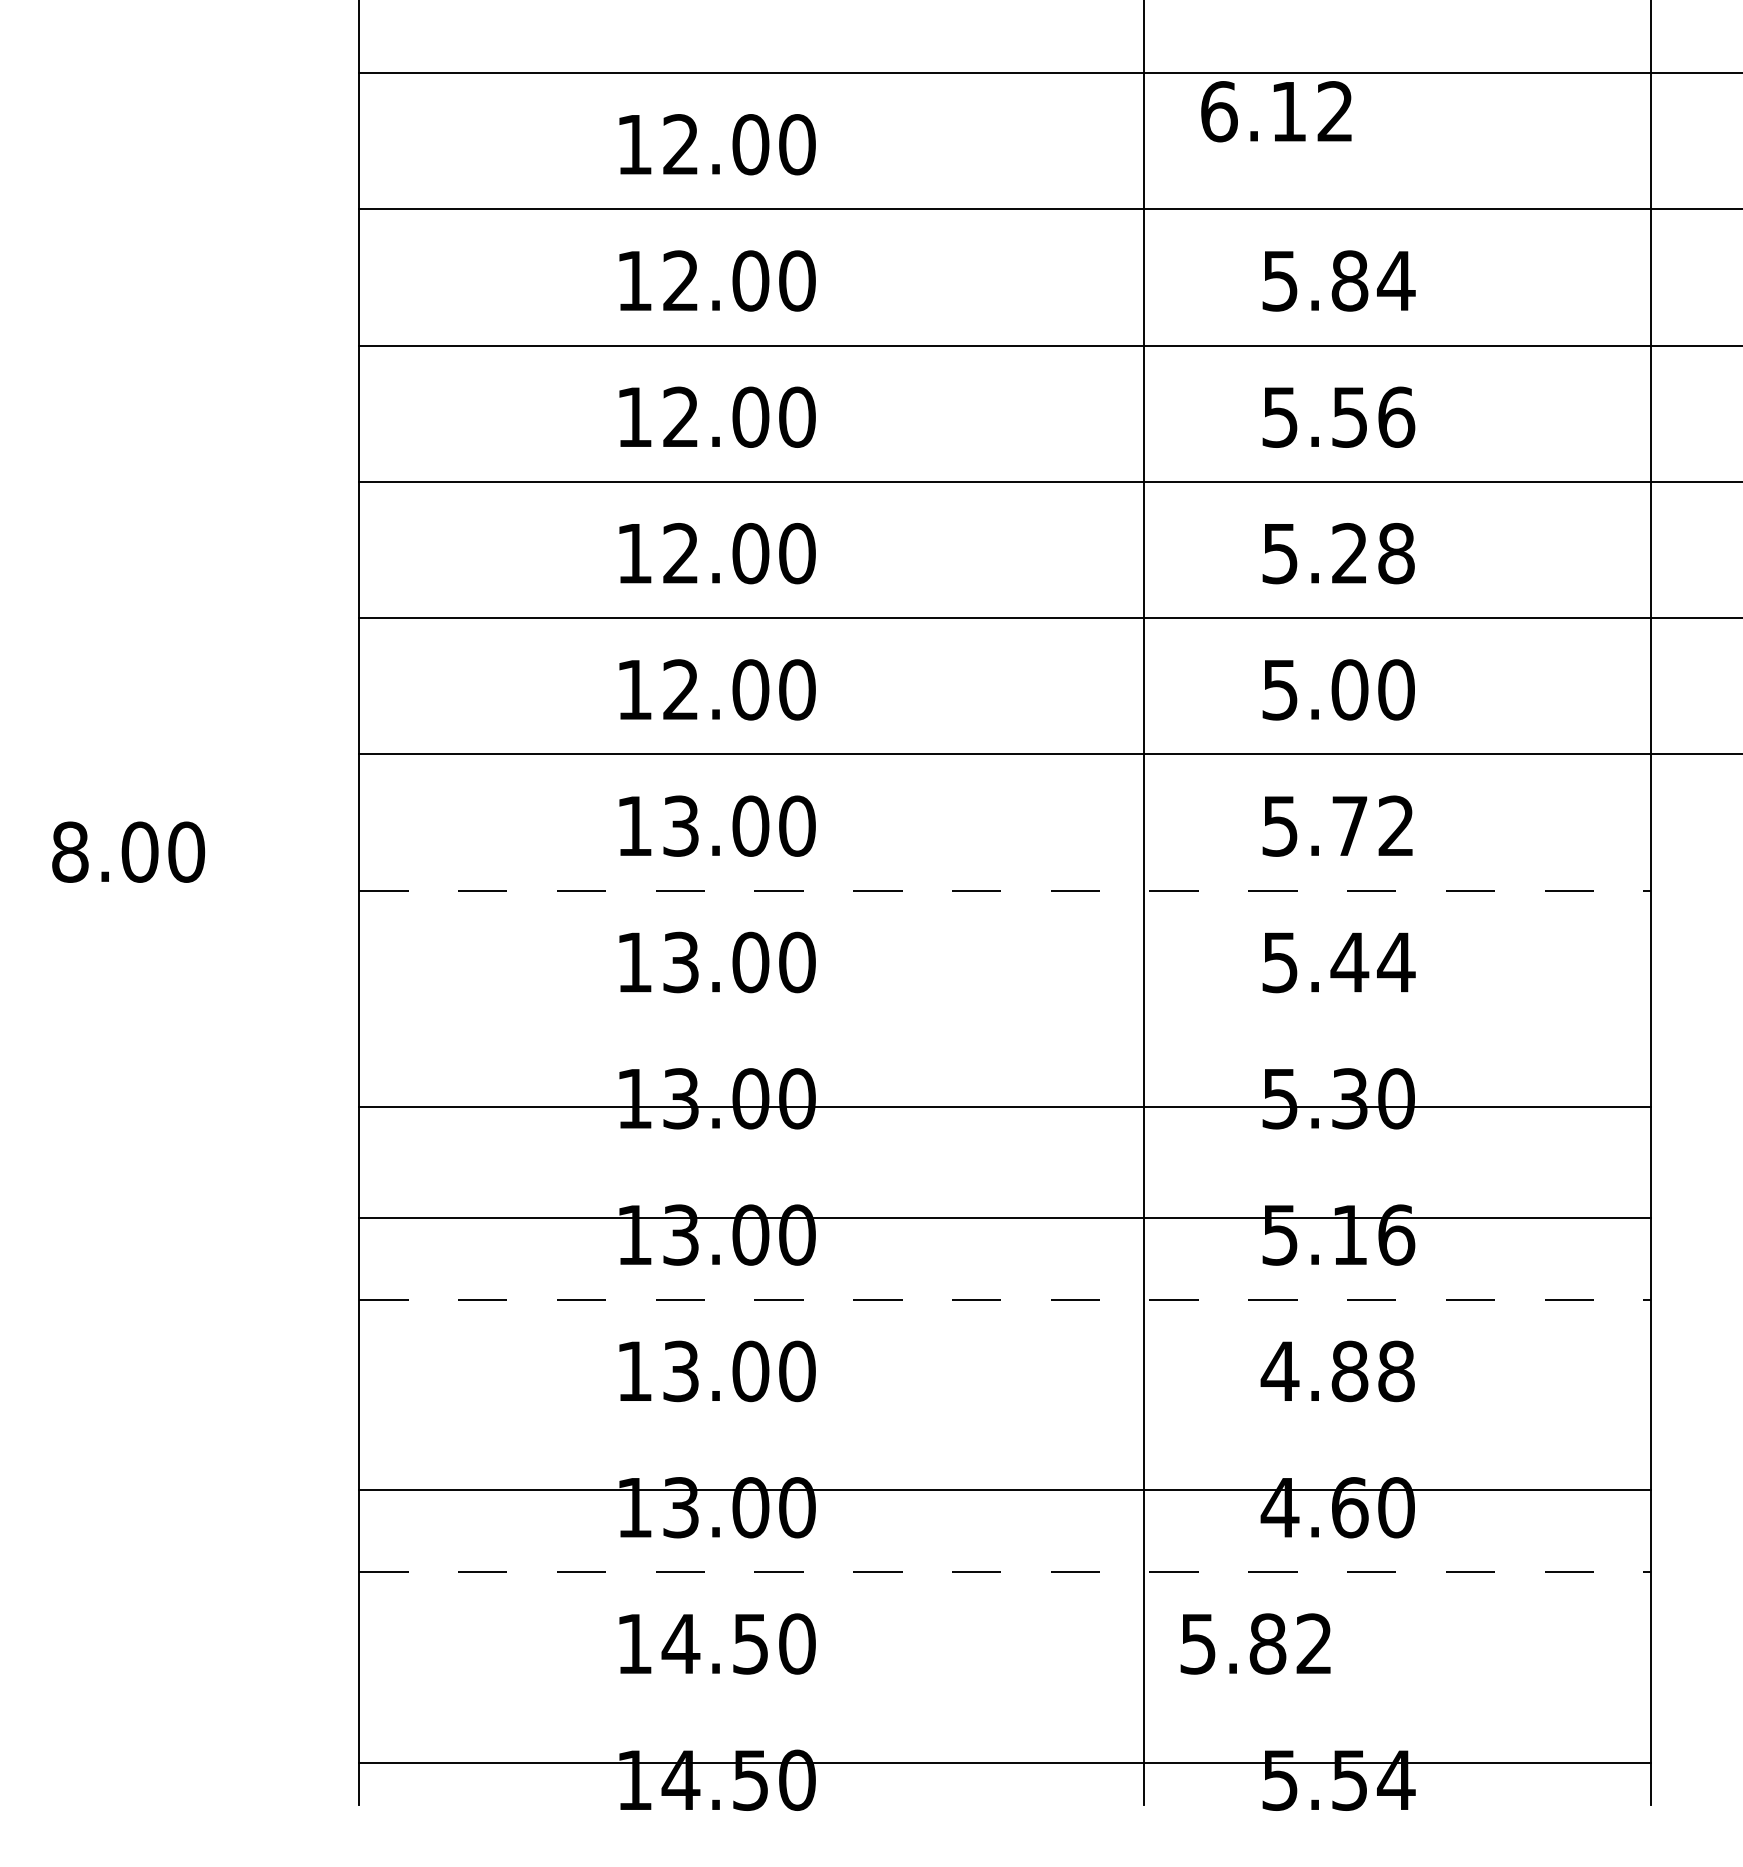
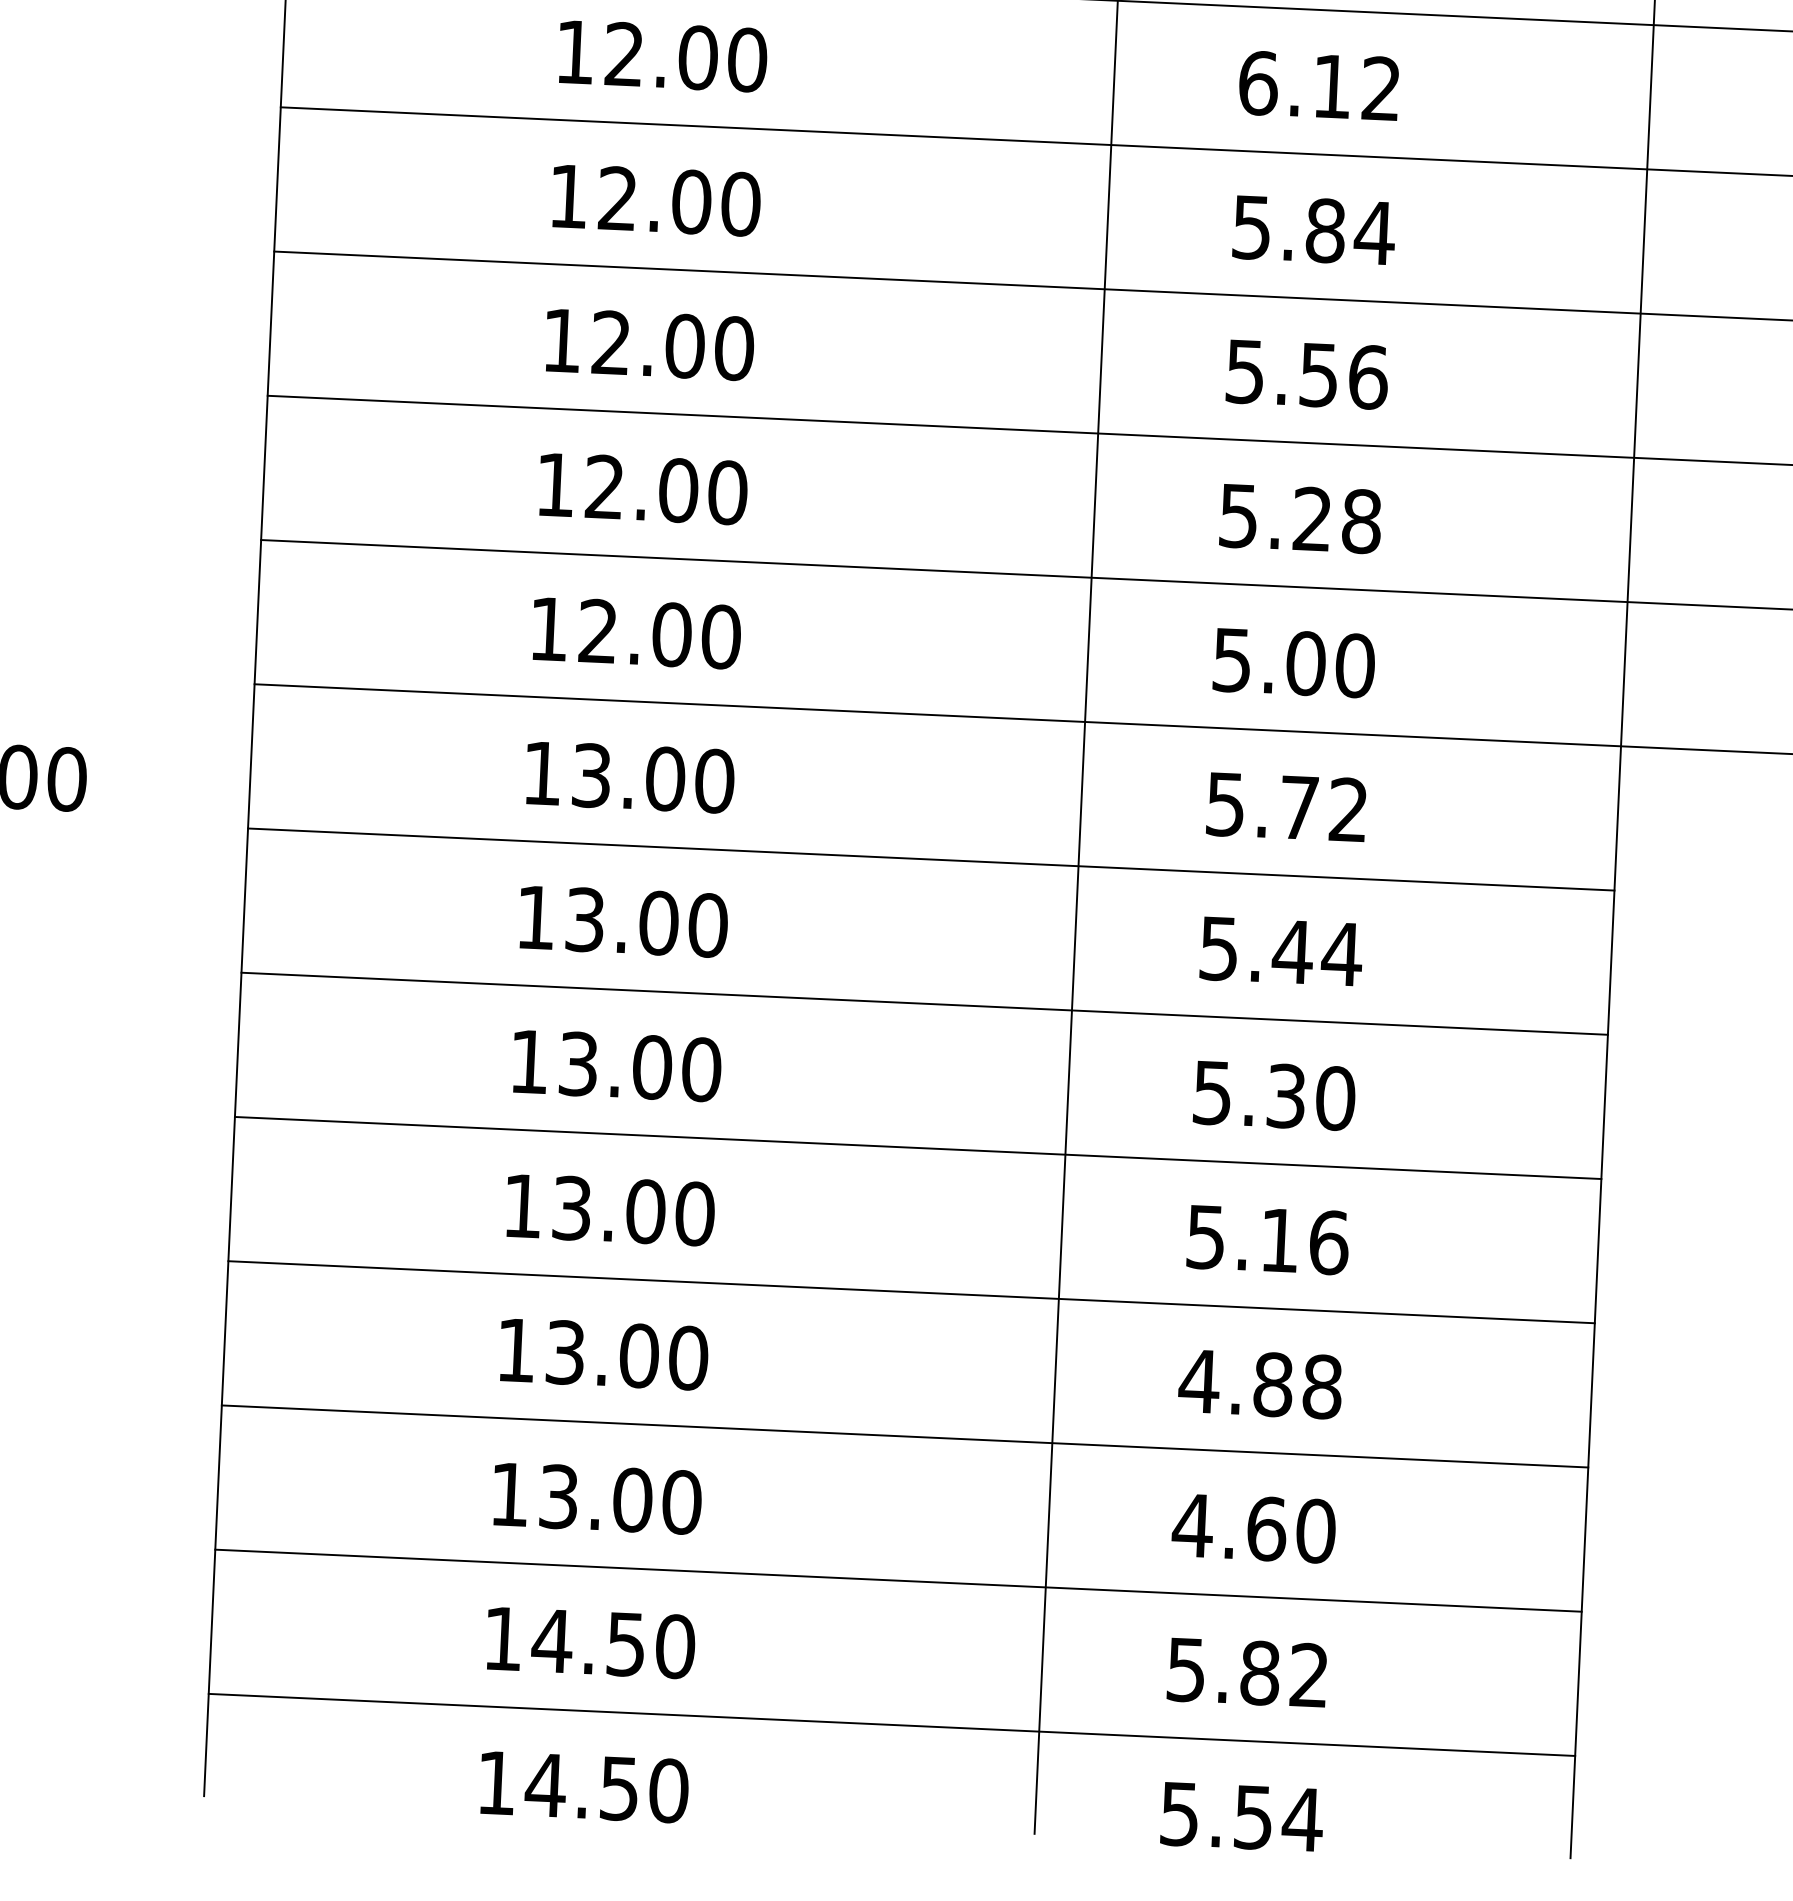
text: (1276, 111) -> (1319, 85), moved
line: (1004, 890) -> (930, 859), dashed -> solid
line: (1004, 1107) -> (924, 1004), moved
line: (1004, 1218) -> (917, 1148), moved
line: (1004, 1299) -> (911, 1292), dashed -> solid
line: (1004, 1489) -> (904, 1435), moved
line: (1004, 1572) -> (898, 1580), dashed -> solid
text: (1255, 1643) -> (1247, 1672), moved
line: (1004, 1762) -> (891, 1724), moved

